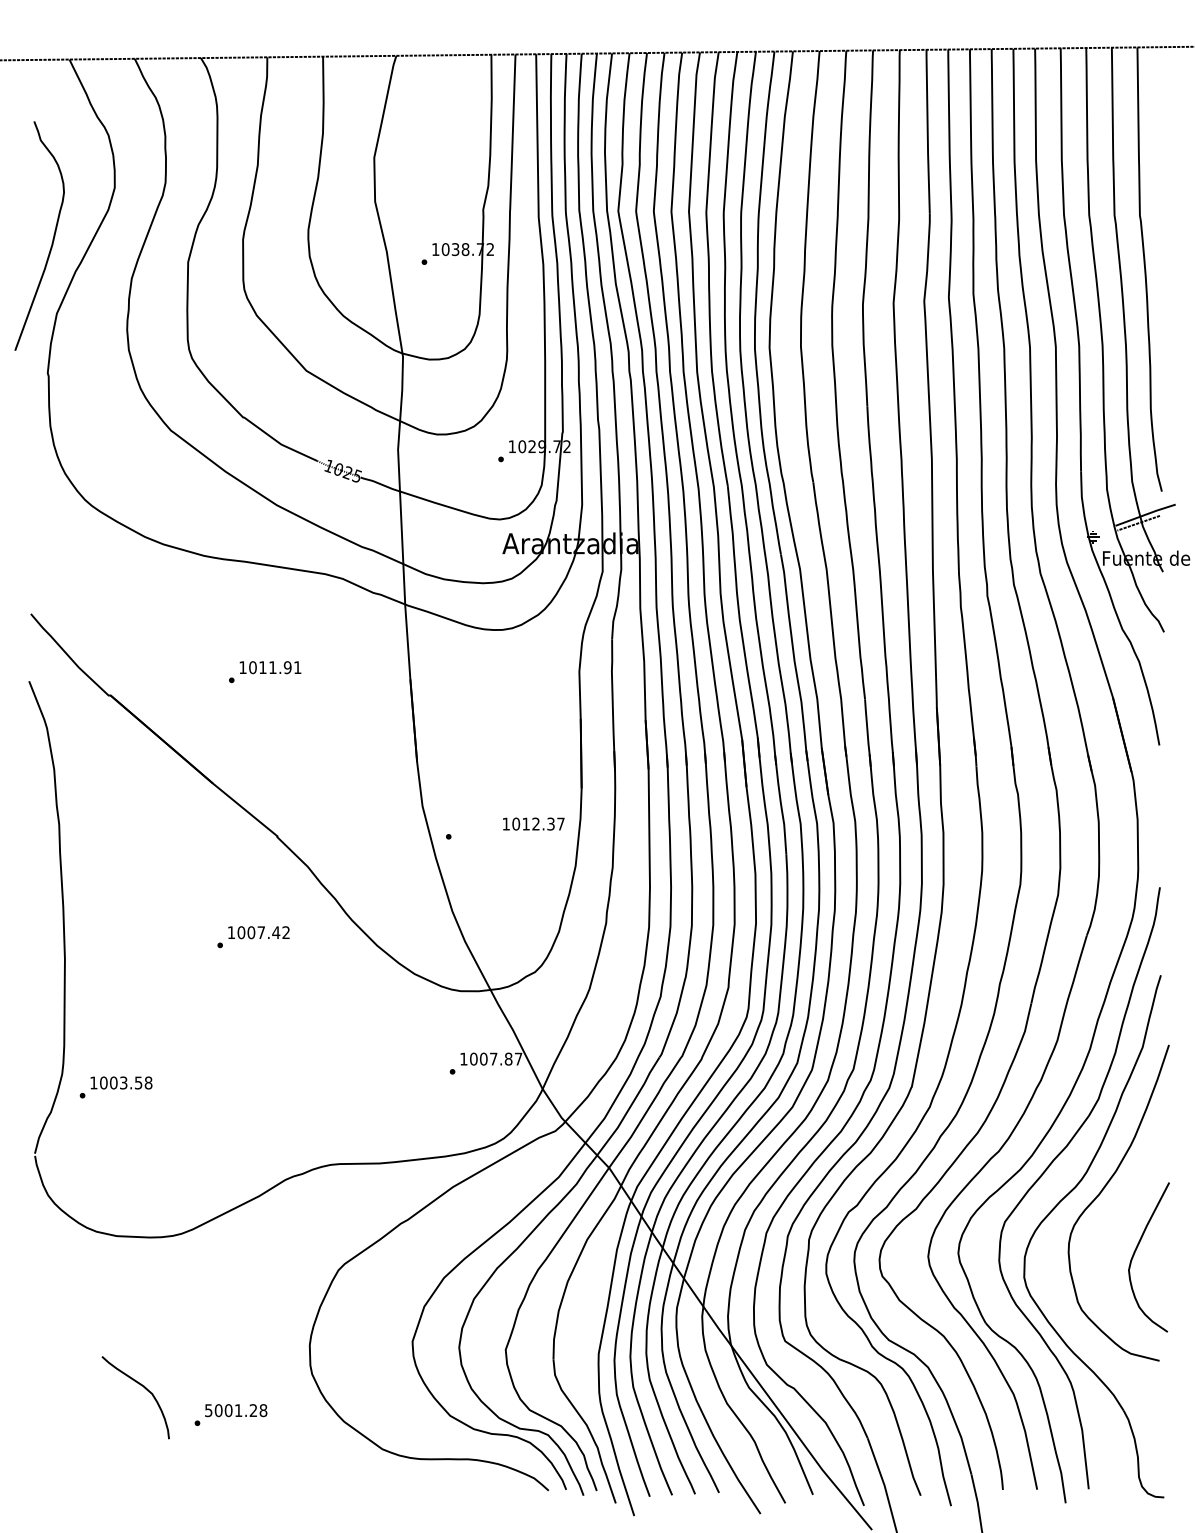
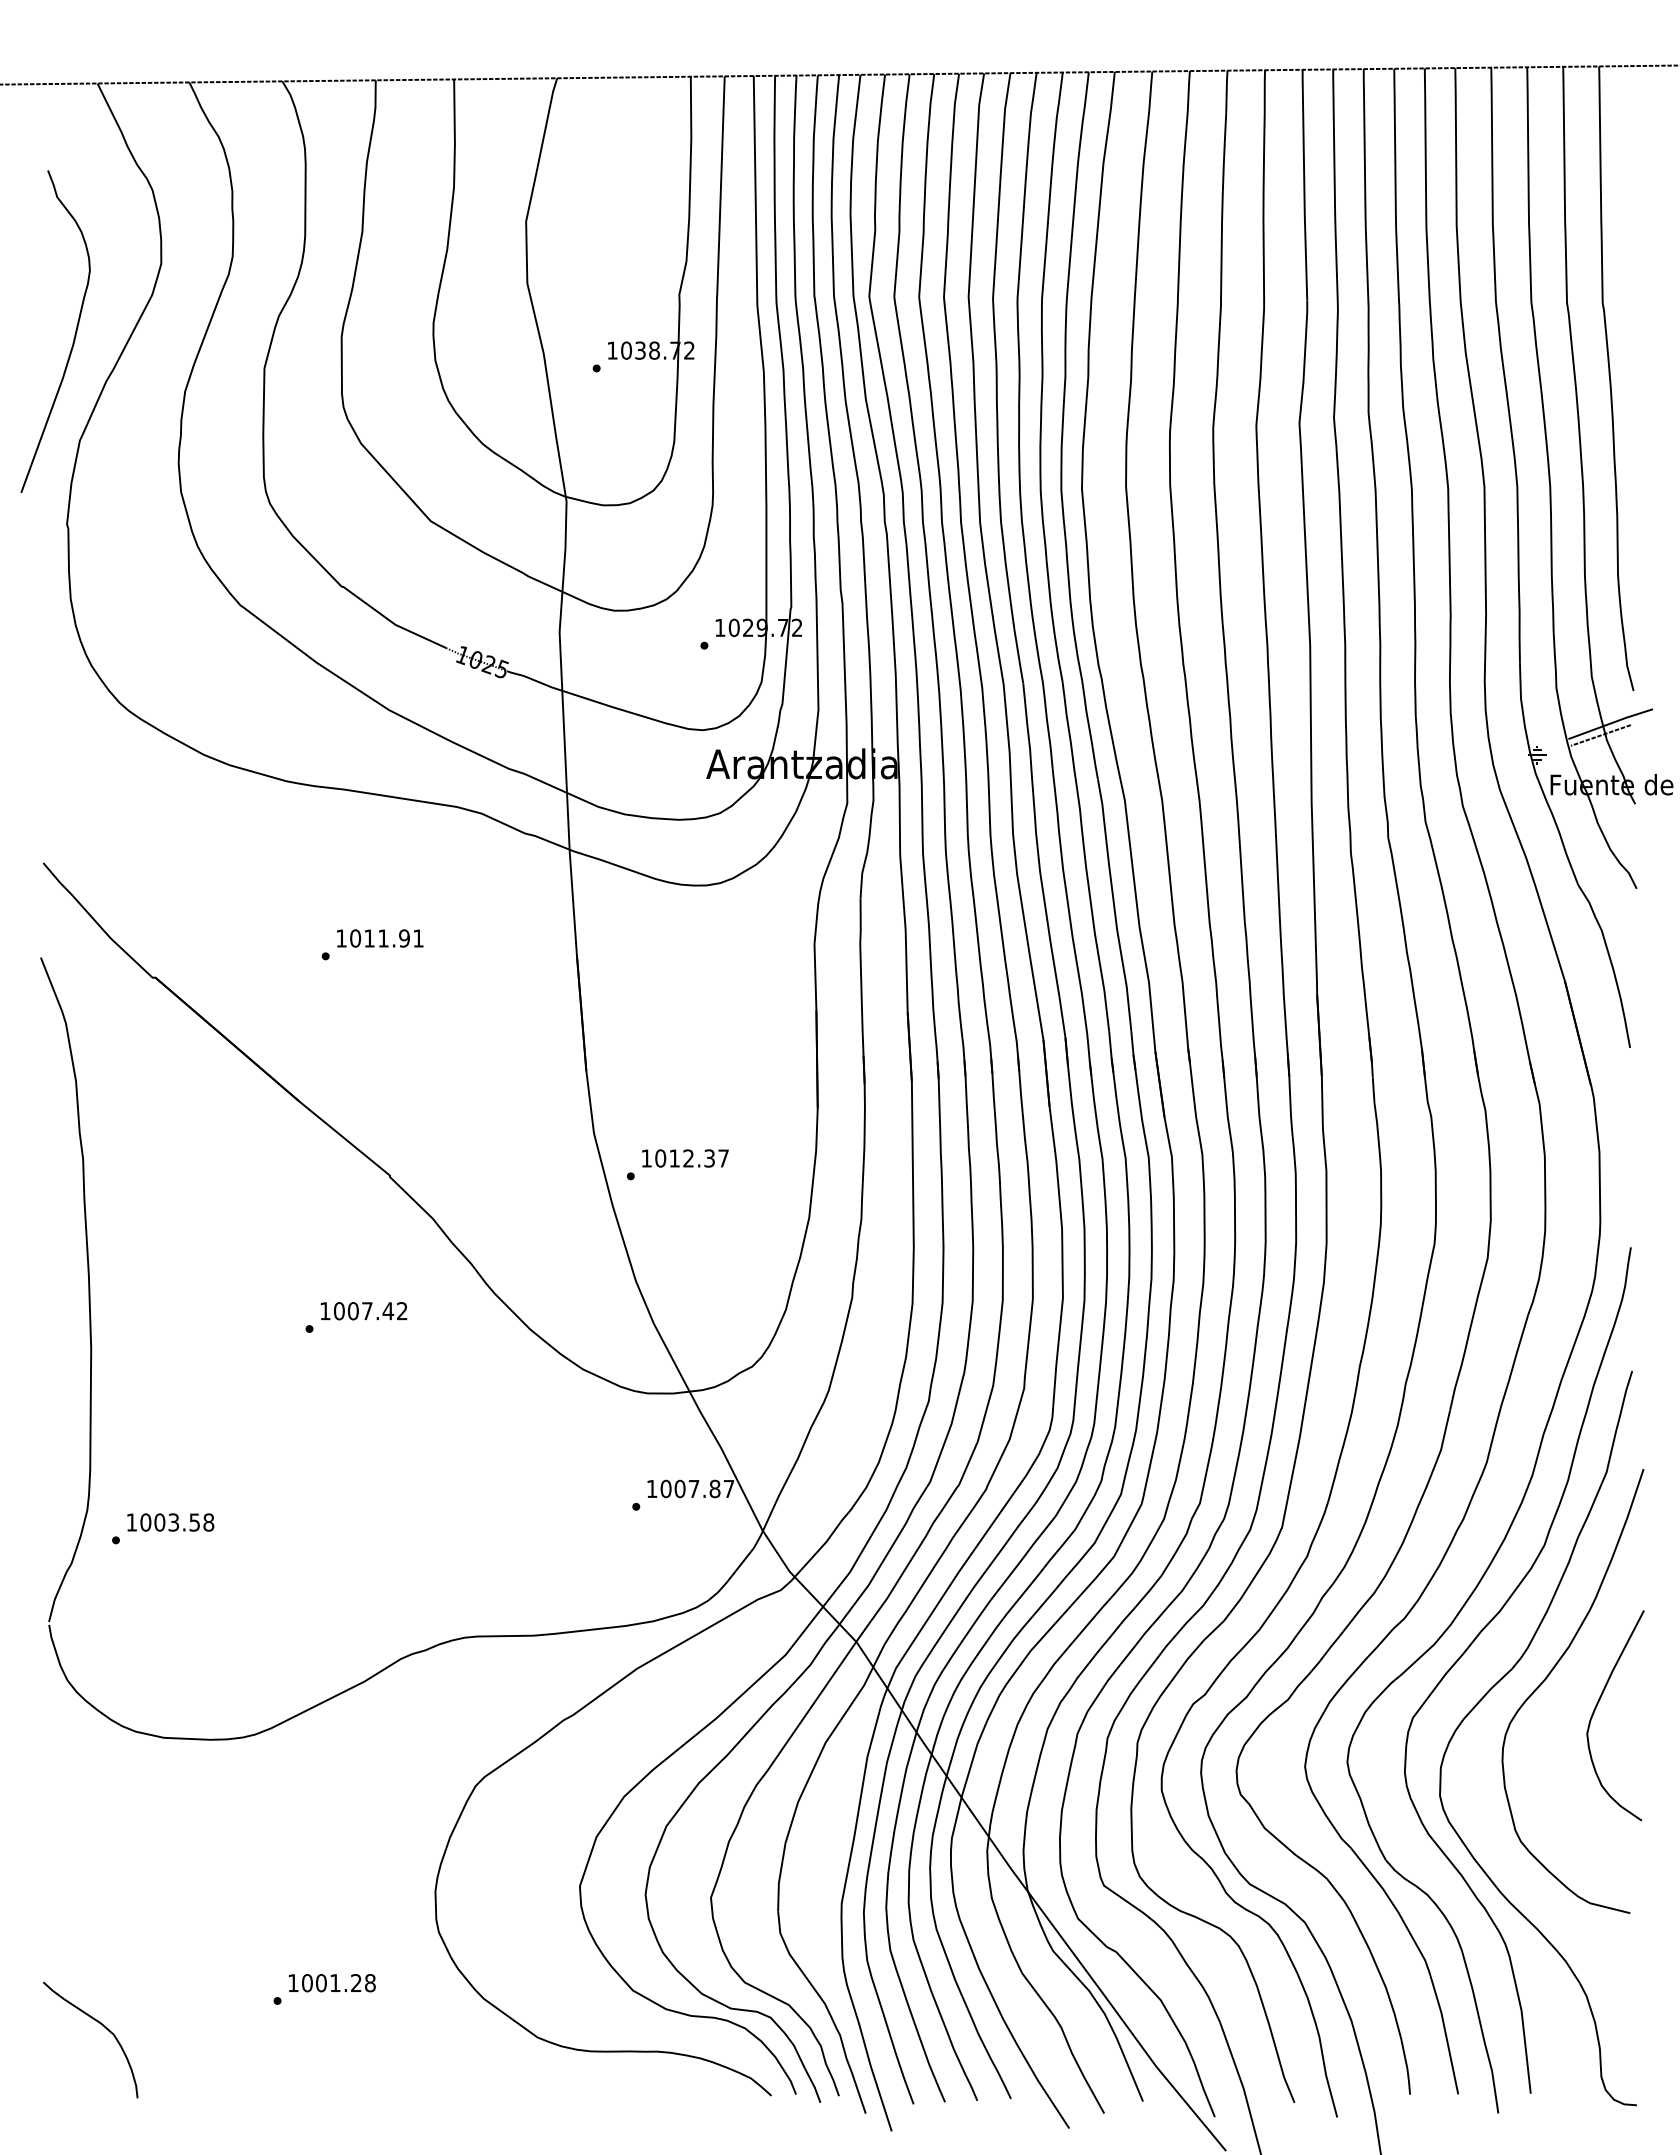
text: (533, 824) -> (685, 1158), moved
curve: (1136, 1250) -> (1597, 1706), moved
curve: (144, 1388) -> (102, 2026), moved
text: (208, 1410) -> (293, 1983), 5001.28 -> 1001.28

